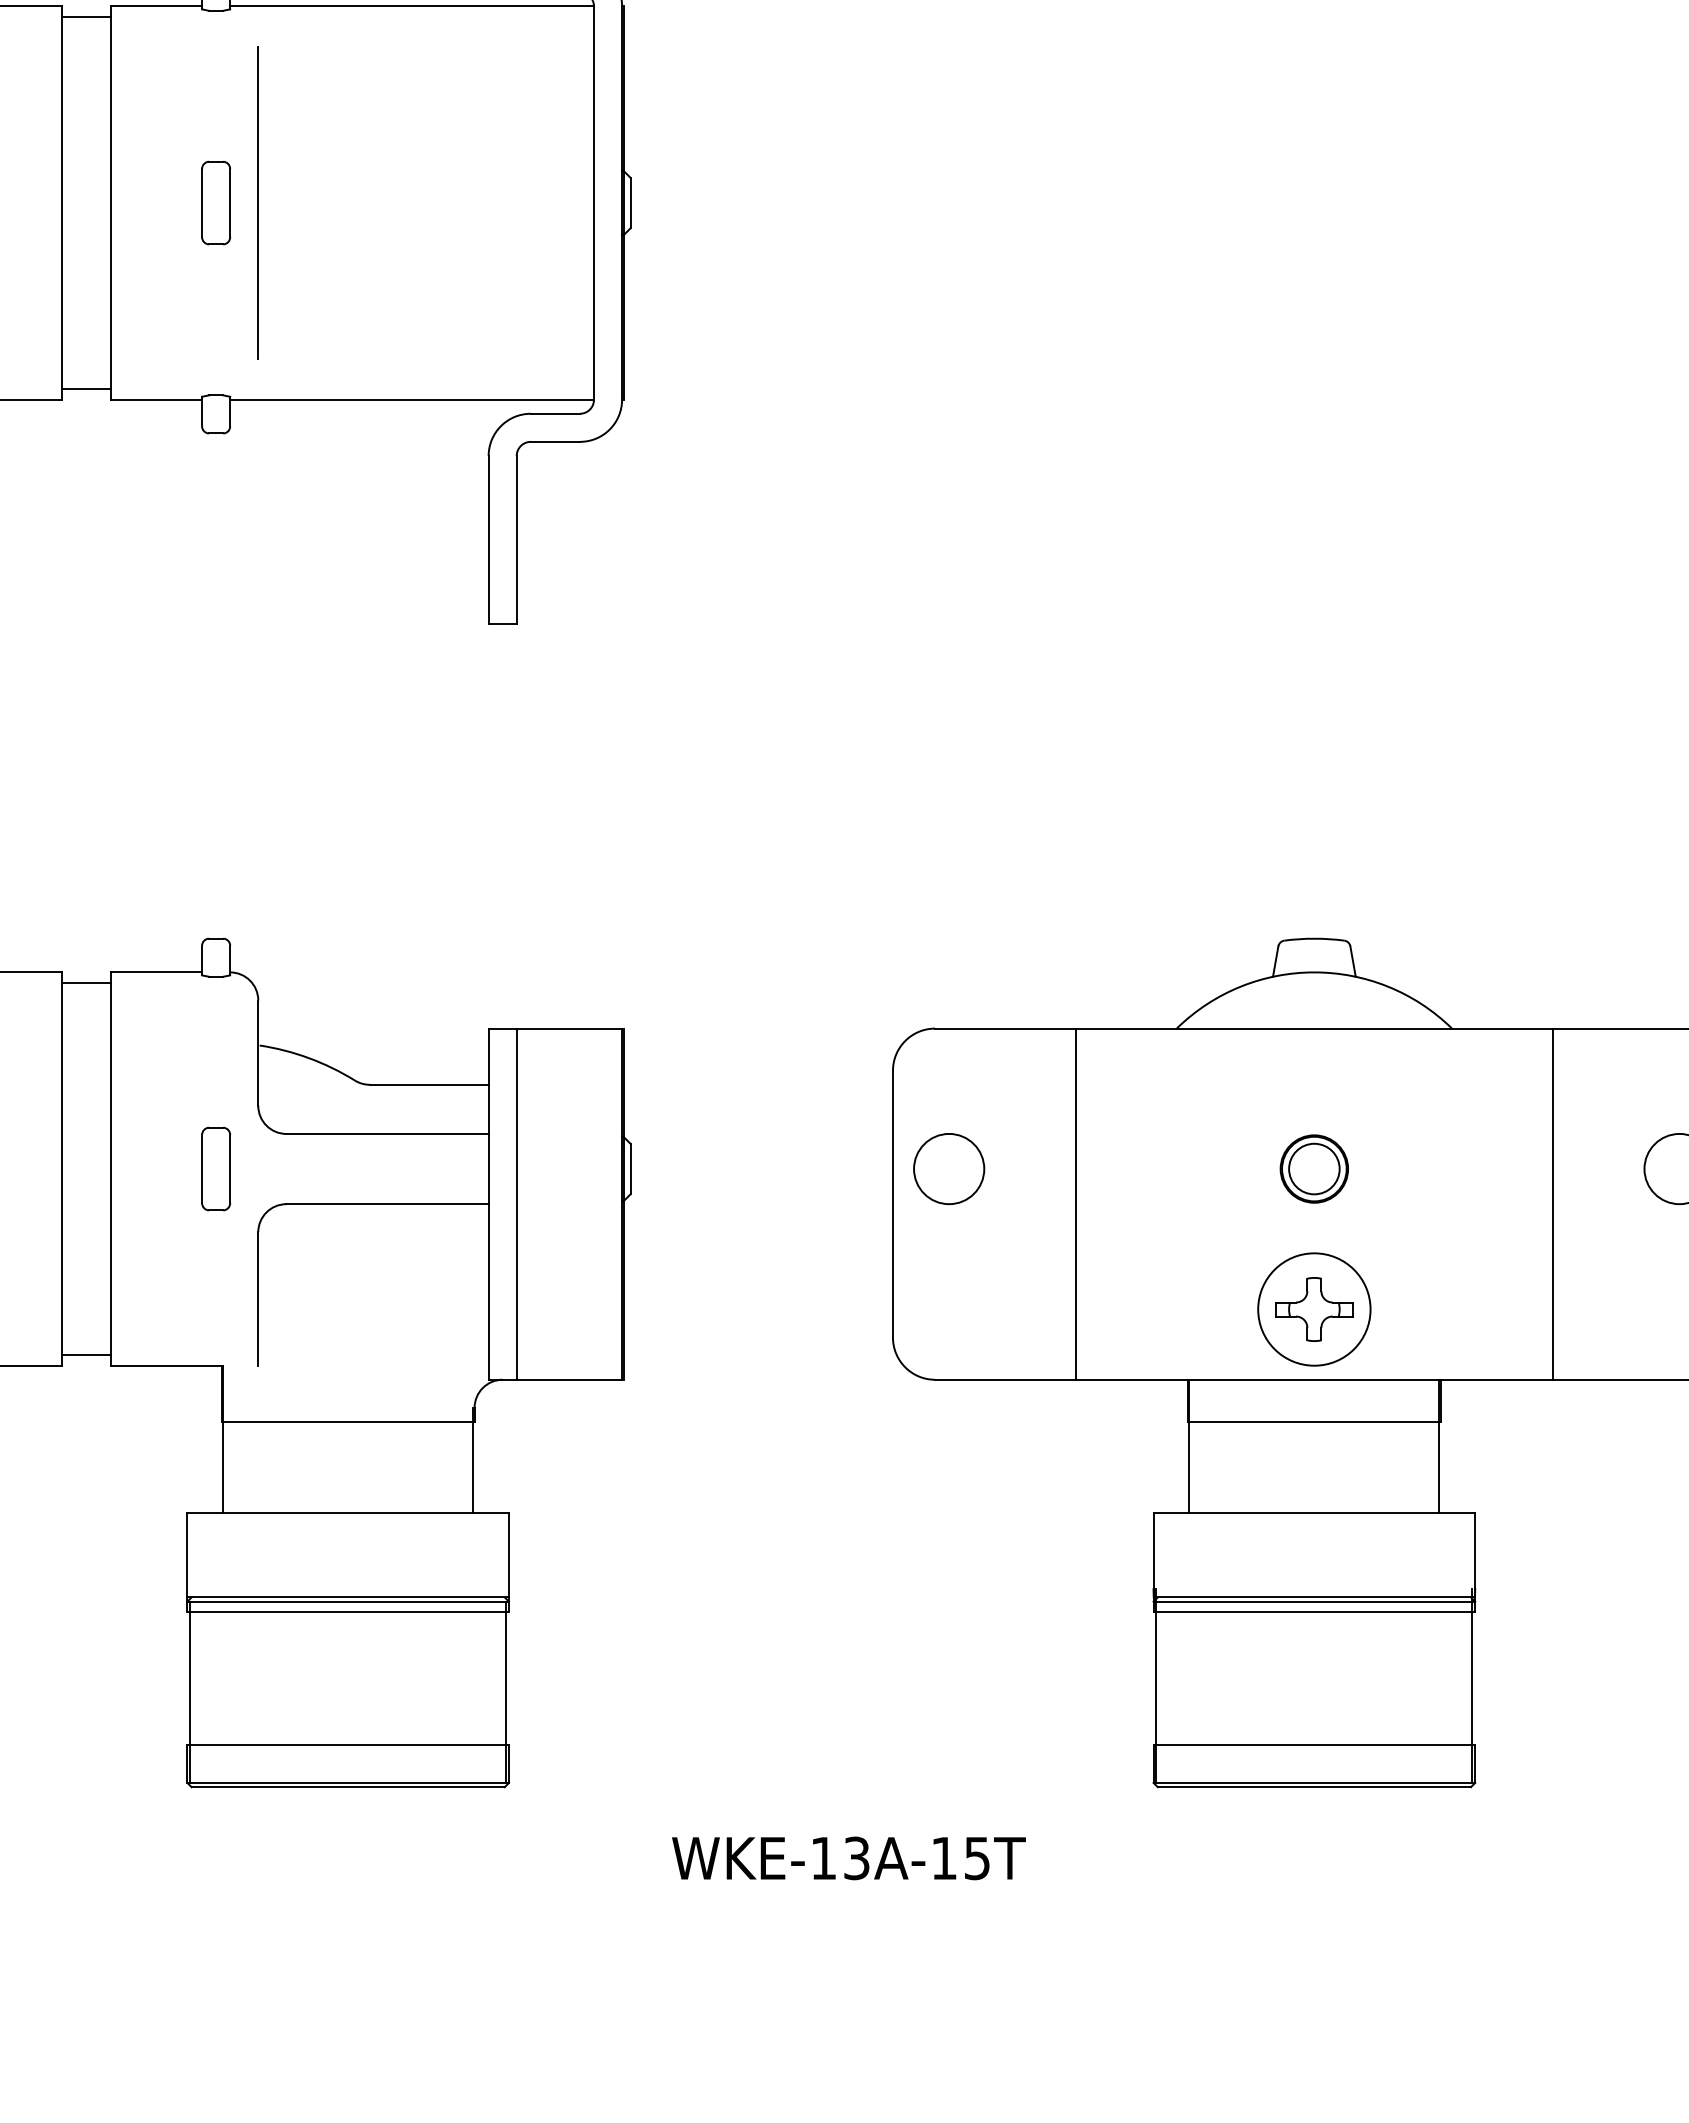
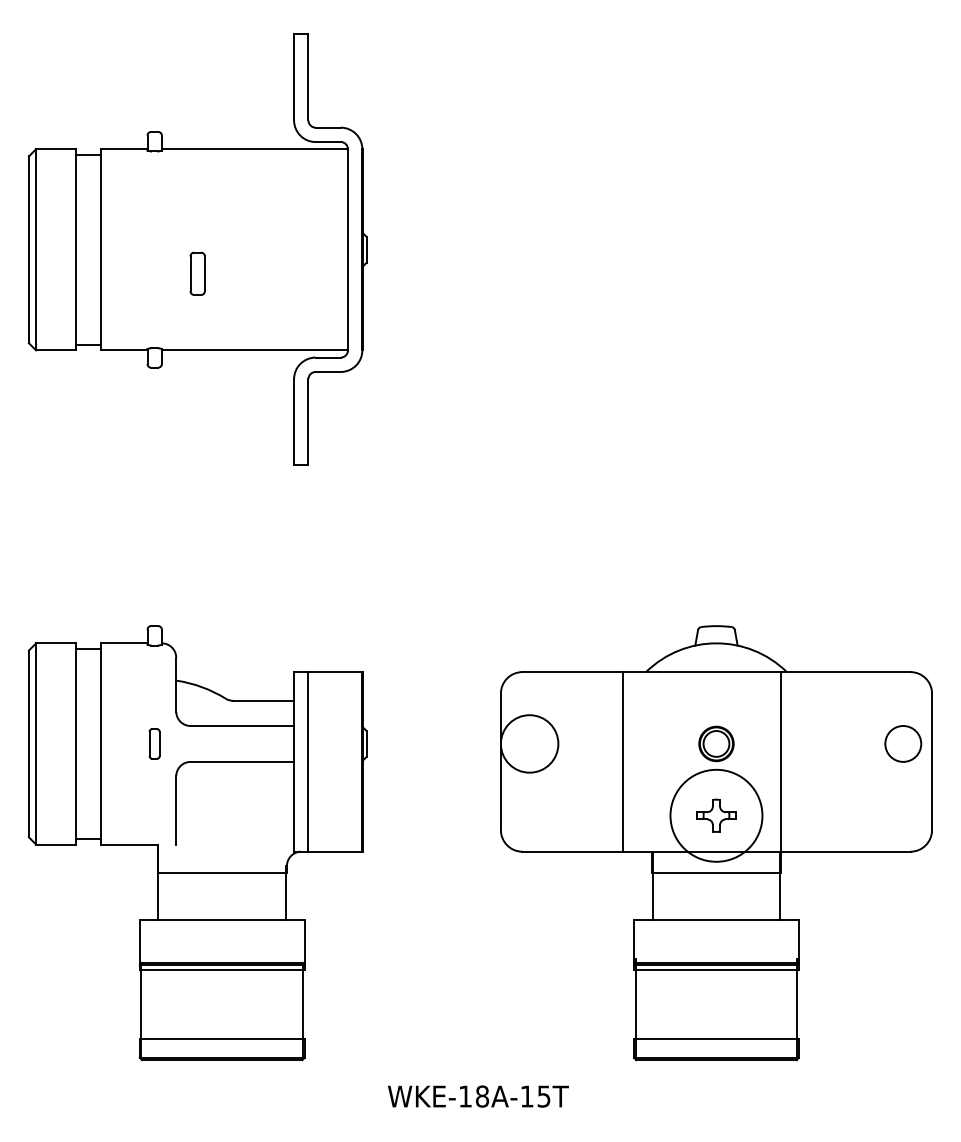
part: (215, 202) -> (197, 273), moved
line: (258, 202) -> (176, 249), removed
part: (215, 1168) -> (154, 743), size x0.7
circle: (948, 1168) -> (529, 743), size x1.6
line: (1075, 1203) -> (623, 761), moved
line: (1552, 1203) -> (780, 761), moved
circle: (1314, 1308) -> (716, 815), size x1.6
text: (856, 1858) -> (482, 1096), WKE-13A-15T -> WKE-18A-15T

